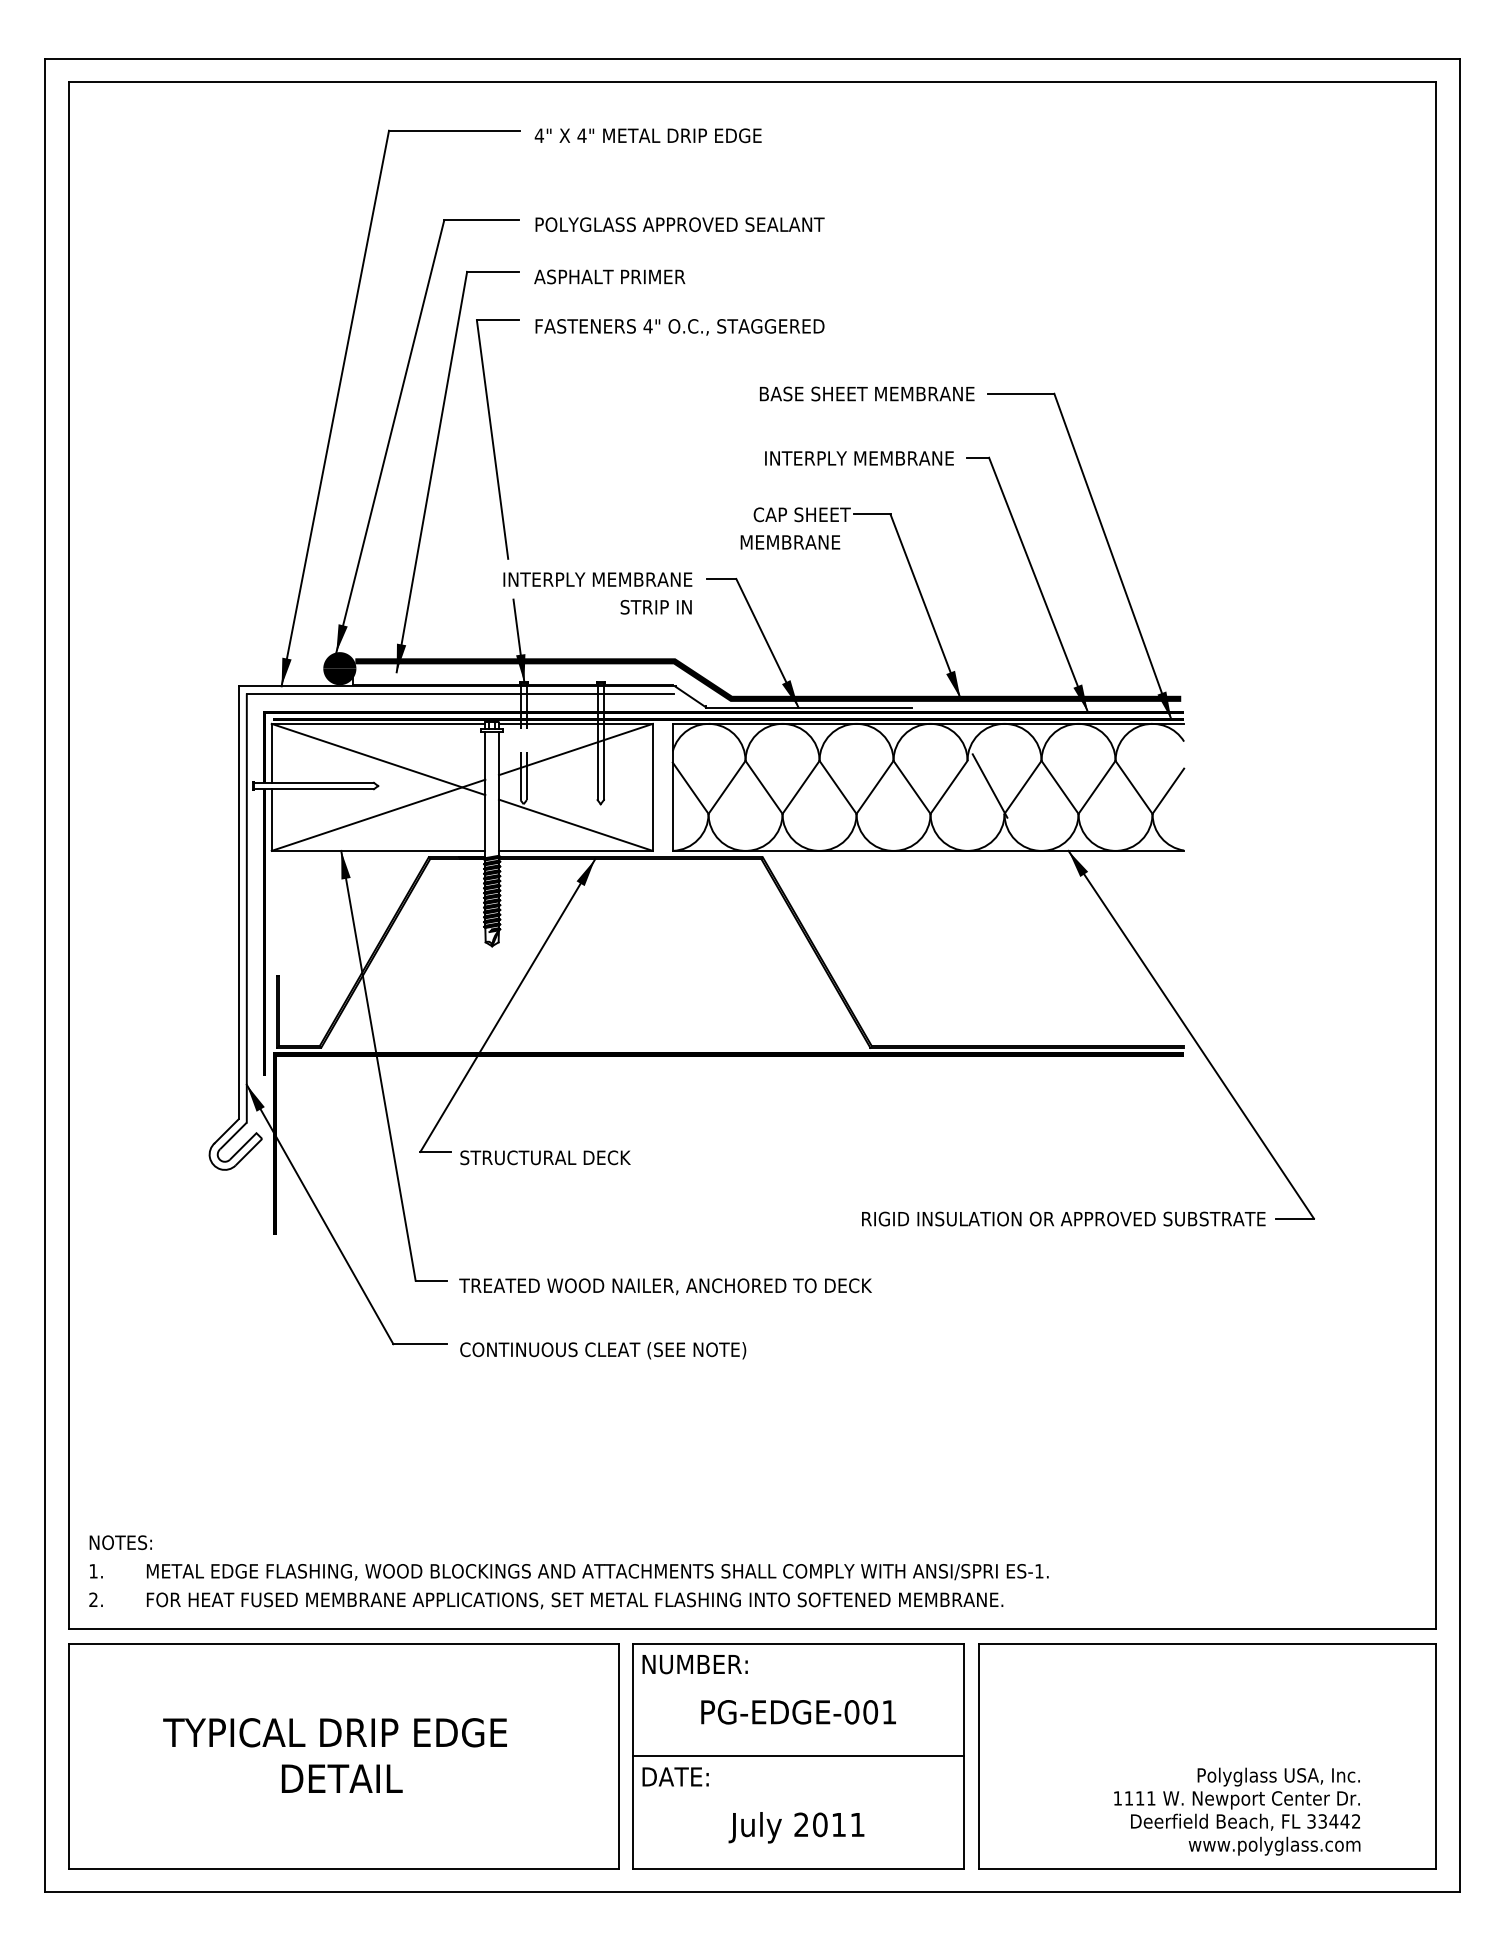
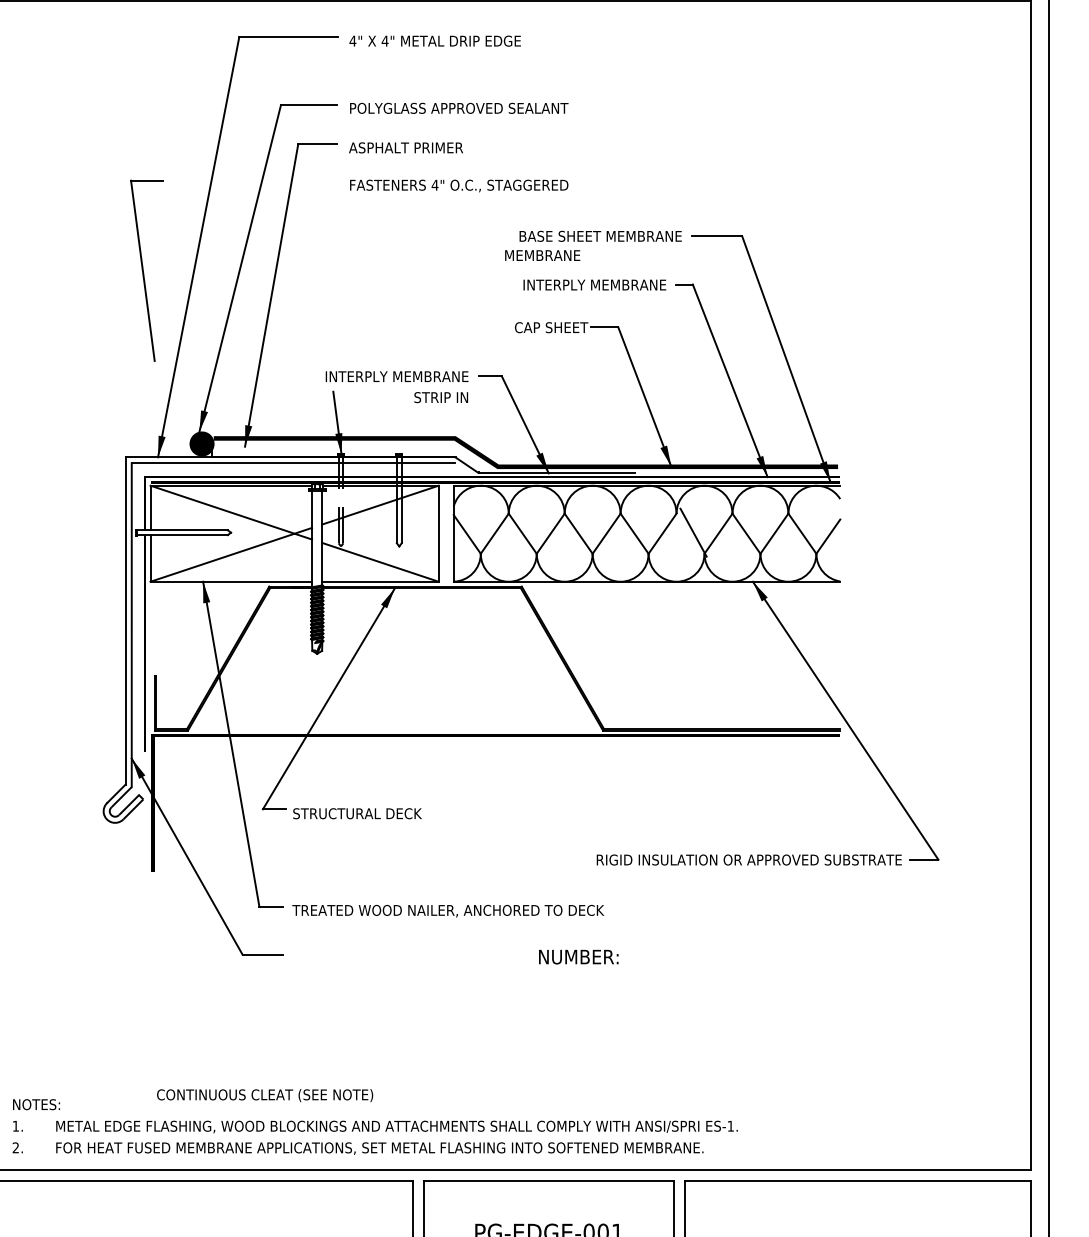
part: (497, 439) -> (146, 270), moved
text: (790, 542) -> (542, 255), moved
text: (603, 1350) -> (265, 1095), moved
text: (694, 1664) -> (578, 957), moved

